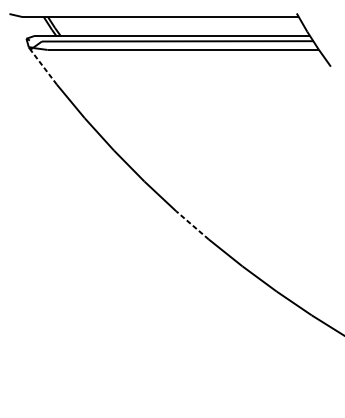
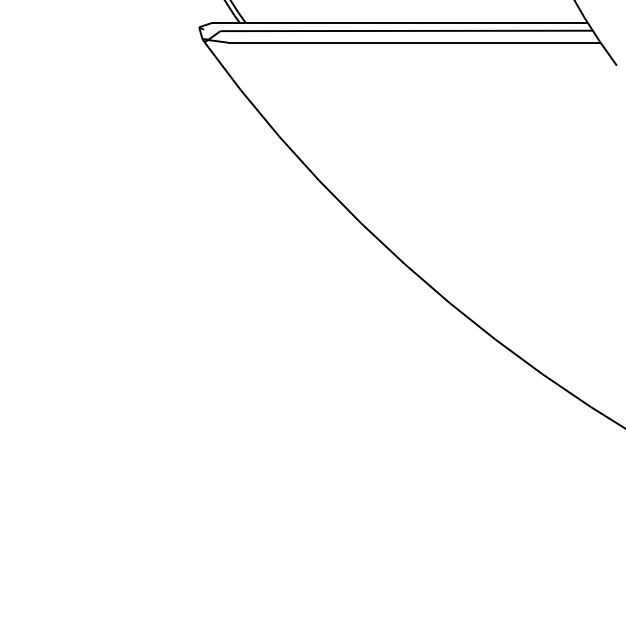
line: (43, 67) -> (222, 66), dashed -> solid
line: (192, 225) -> (427, 283), dashed -> solid

